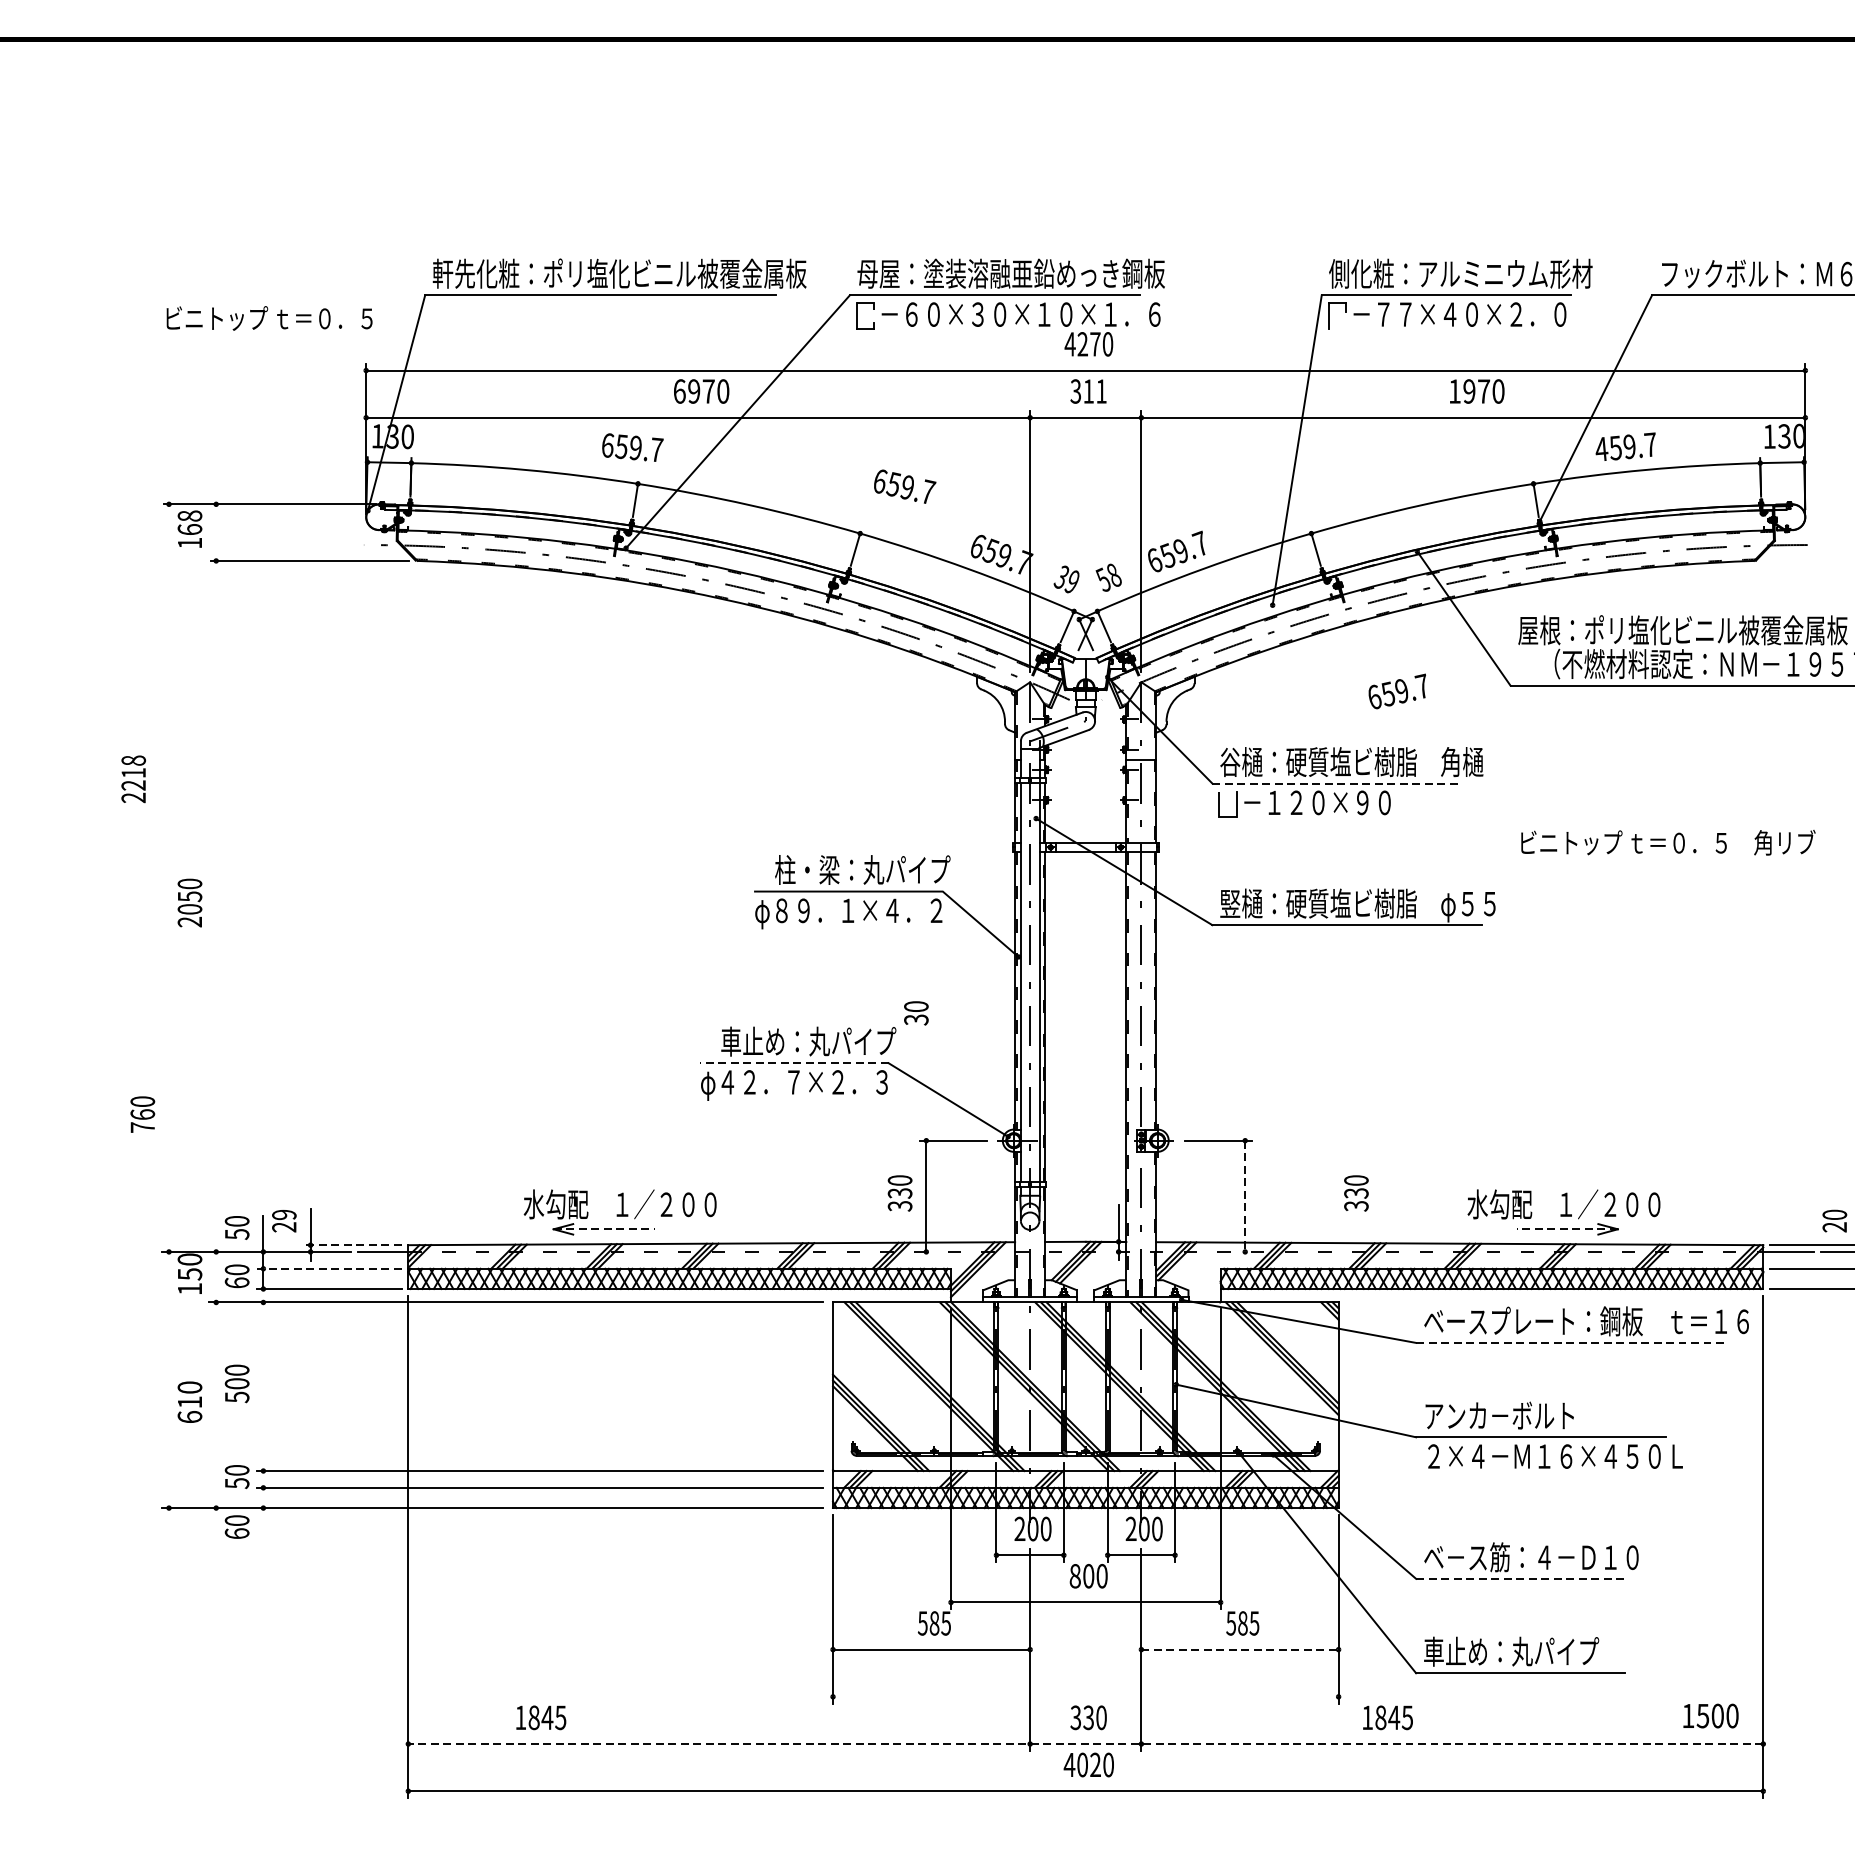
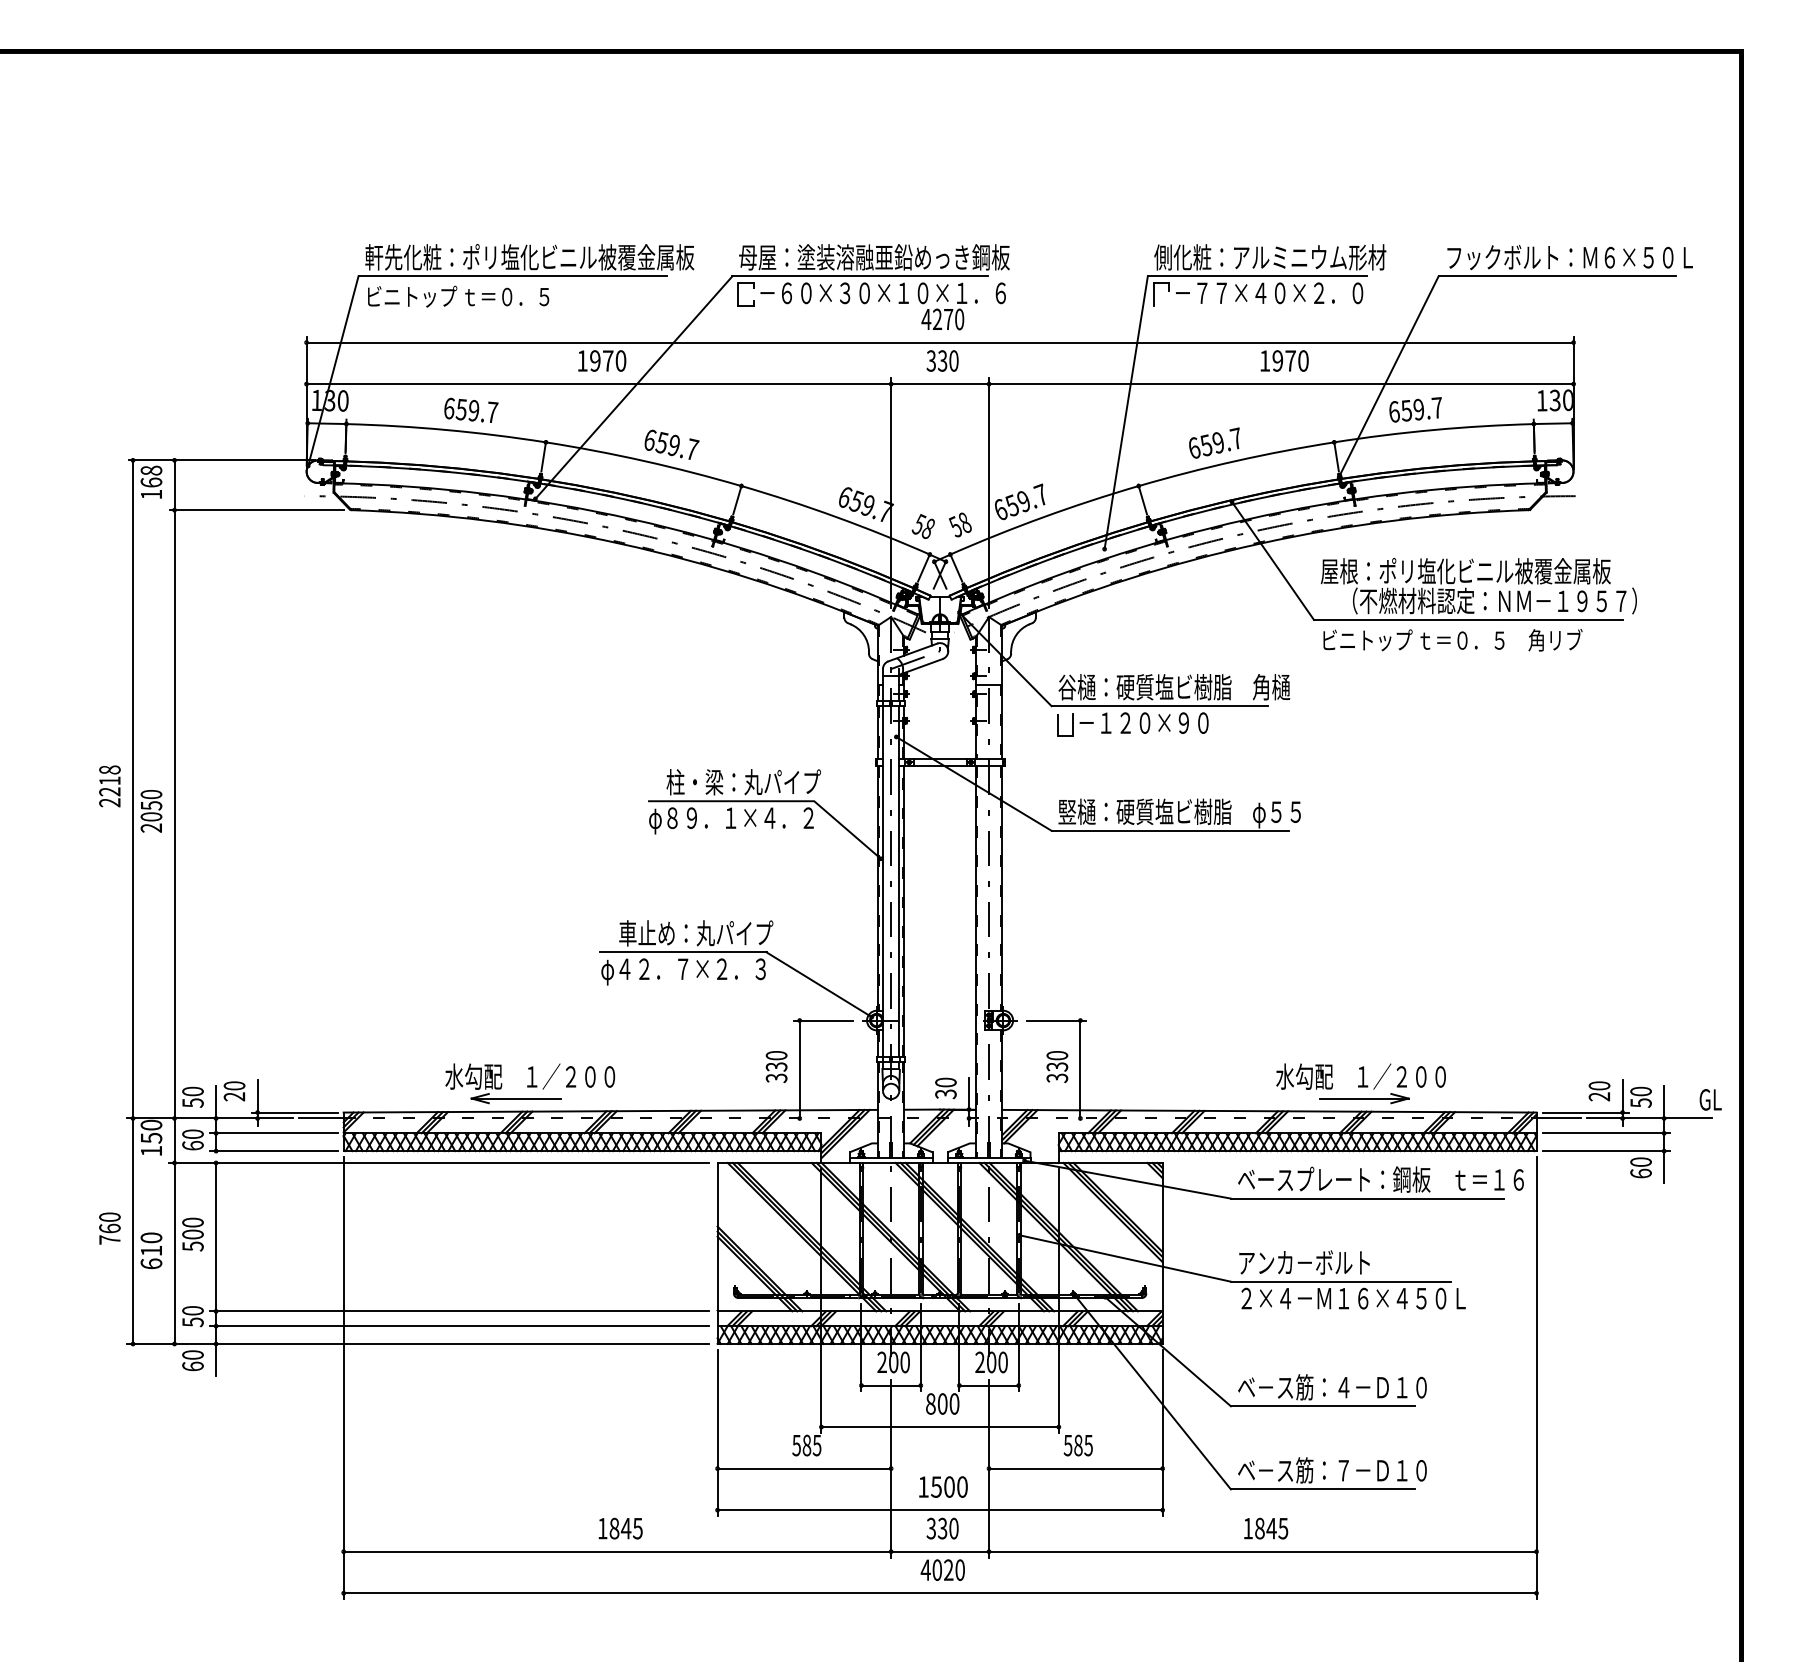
text: (269, 318) -> (458, 296), moved
text: (679, 390) -> (582, 360), 6970 -> 1970
text: (1095, 390) -> (948, 360), 311 -> 330
text: (633, 446) -> (471, 409), moved
text: (1601, 448) -> (1394, 411), 459.7 -> 659.7
text: (904, 486) -> (671, 444), moved
text: (1069, 579) -> (925, 526), 39 -> 58
text: (1397, 690) -> (1214, 442), moved
text: (133, 779) -> (109, 786), moved
line: (1336, 783) -> (1160, 706), dashed -> solid
text: (1667, 843) -> (1452, 640), moved
line: (169, 1006) -> (133, 902), added
line: (216, 1006) -> (174, 902), added
text: (915, 1013) -> (945, 1088), moved
line: (793, 1063) -> (682, 952), dashed -> solid
text: (142, 1114) -> (109, 1228), moved
text: (1356, 1192) -> (1057, 1066), moved
line: (1245, 1196) -> (1080, 1069), dashed -> solid
text: (284, 1214) -> (234, 1085), 29 -> 20
line: (604, 1229) -> (516, 1098), dashed -> solid
line: (1567, 1229) -> (1364, 1098), dashed -> solid
line: (352, 1245) -> (294, 1112), dashed -> solid
line: (328, 1268) -> (273, 1133), dashed -> solid
line: (1571, 1342) -> (1367, 1198), dashed -> solid
line: (263, 1423) -> (216, 1269), added
line: (1520, 1579) -> (1322, 1406), dashed -> solid
line: (1239, 1649) -> (1075, 1468), dashed -> solid
text: (1530, 1651) -> (1331, 1470), 車止め：丸パイプ -> ベ－ス筋：７－Ｄ１０
line: (1085, 1697) -> (939, 1510), added
text: (1710, 1715) -> (943, 1486), moved
text: (541, 1717) -> (620, 1528), moved
text: (1388, 1717) -> (1266, 1528), moved
line: (1085, 1743) -> (939, 1551), dashed -> solid

